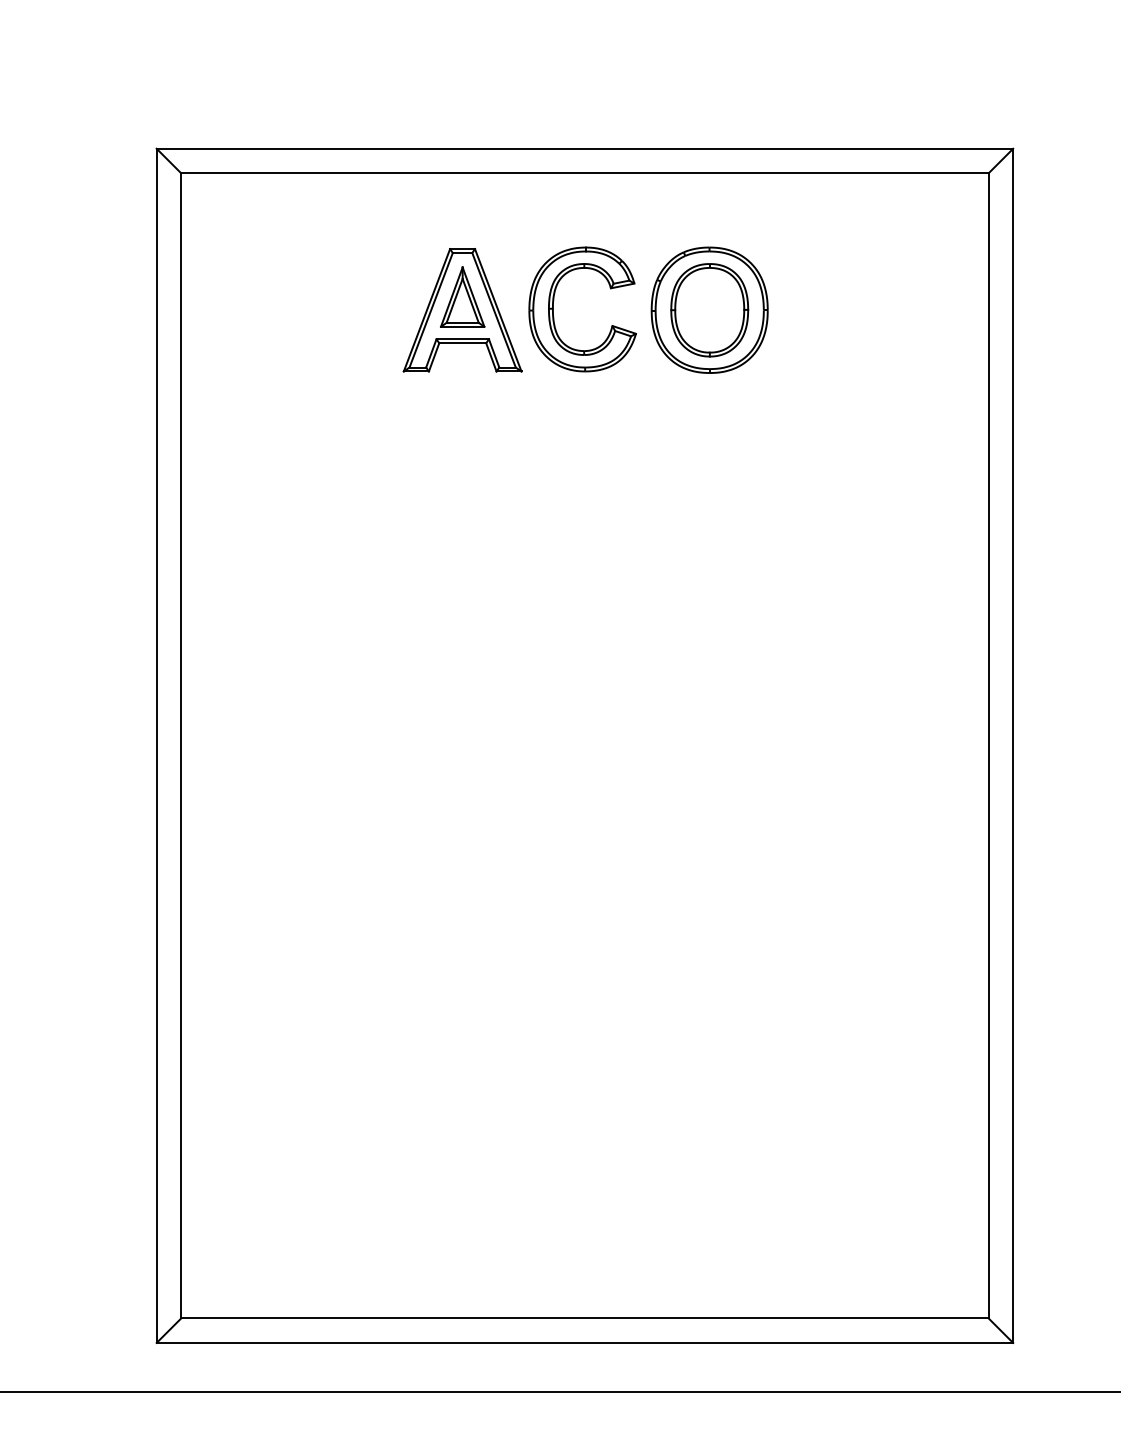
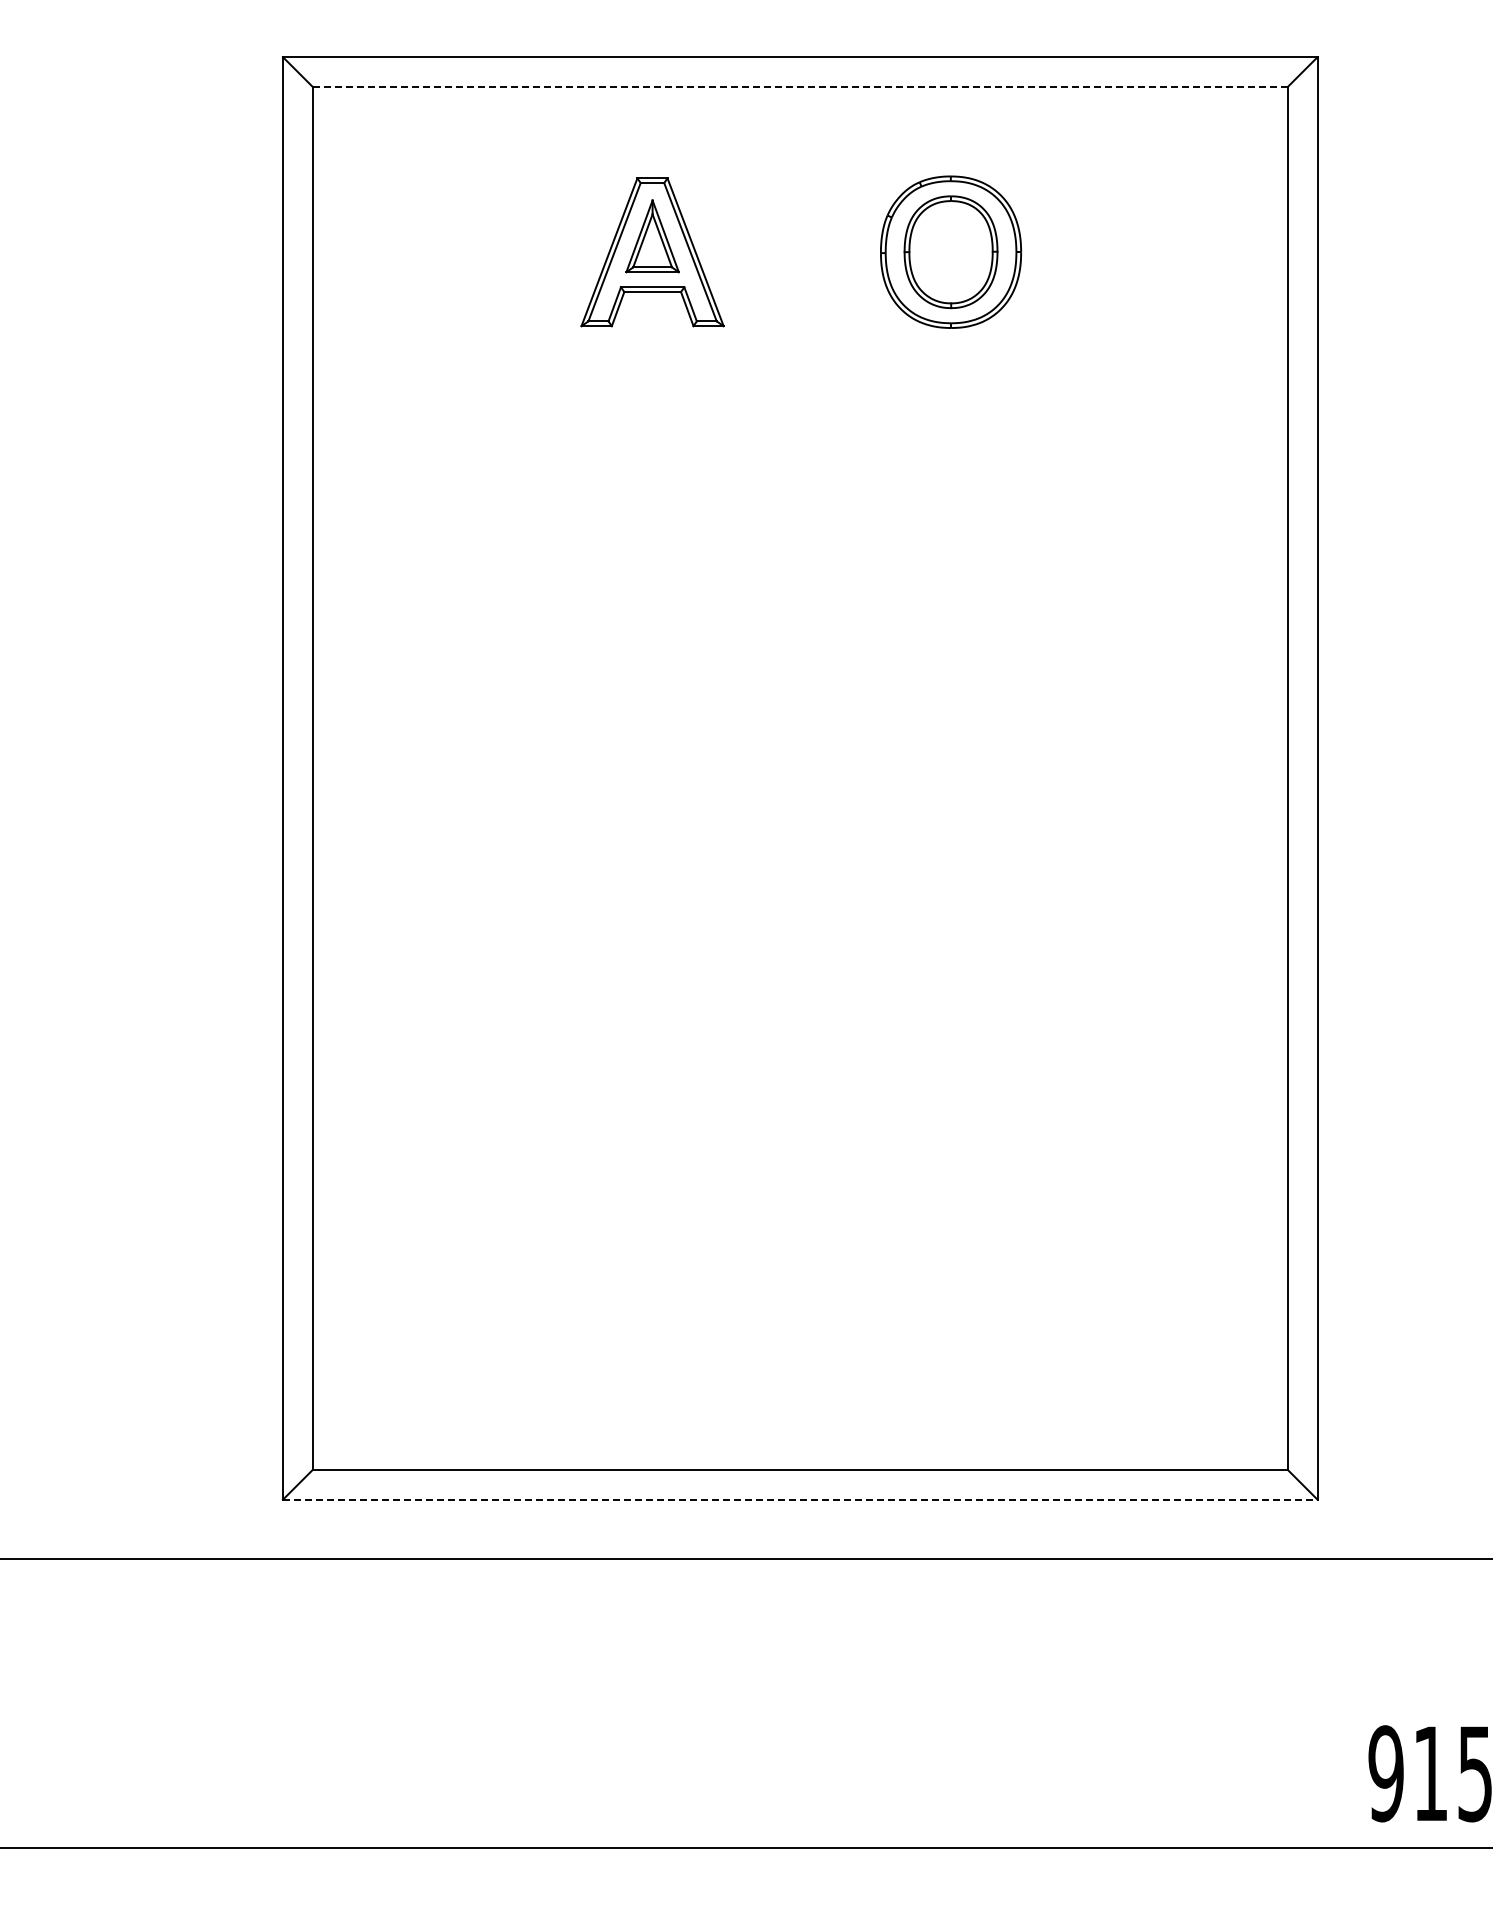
line: (585, 173) -> (800, 86), solid -> dashed
part: (553, 308) -> (762, 250), removed
line: (585, 1342) -> (800, 1499), solid -> dashed

